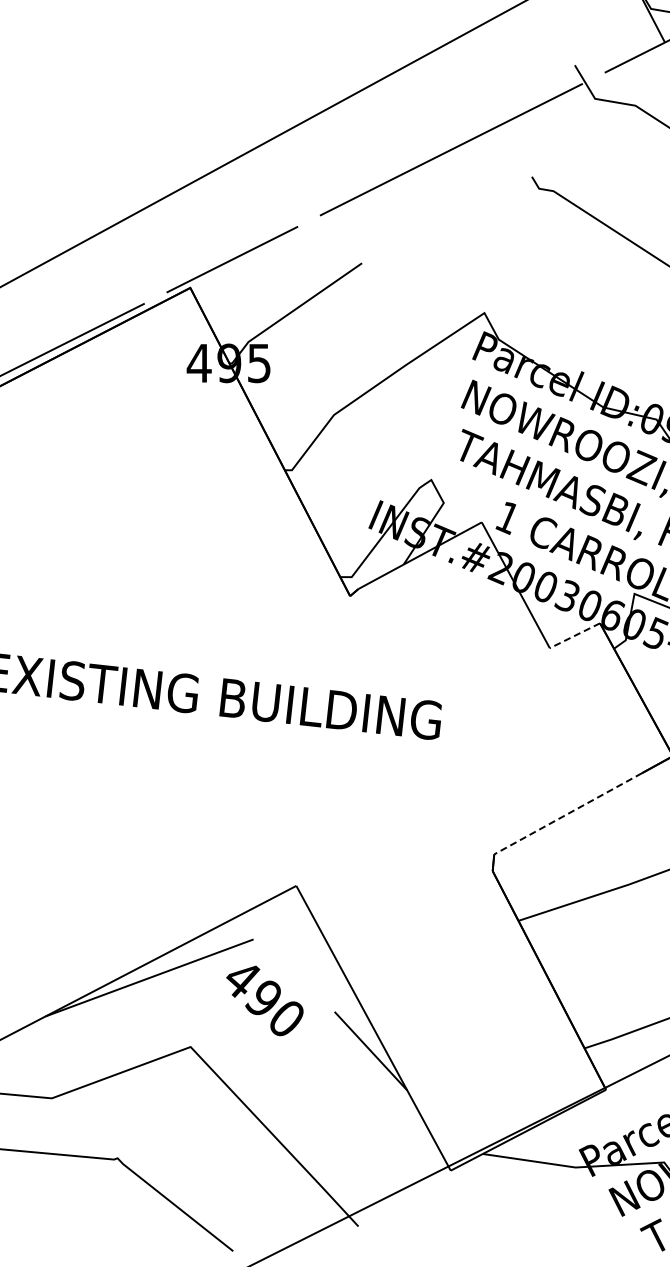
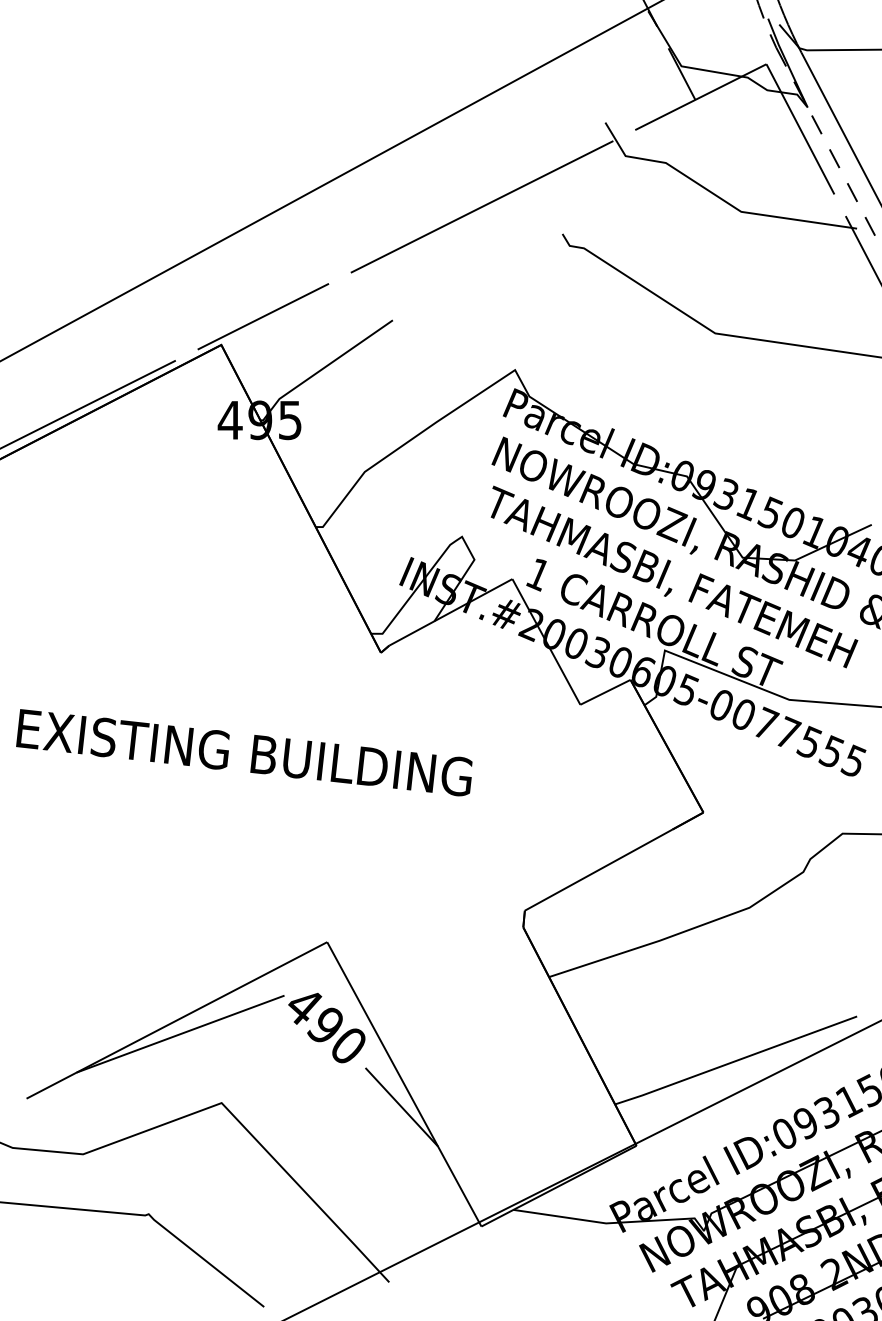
line: (574, 635) -> (605, 692), dashed -> solid
line: (567, 814) -> (598, 870), dashed -> solid
text: (264, 1001) -> (326, 1028), moved

